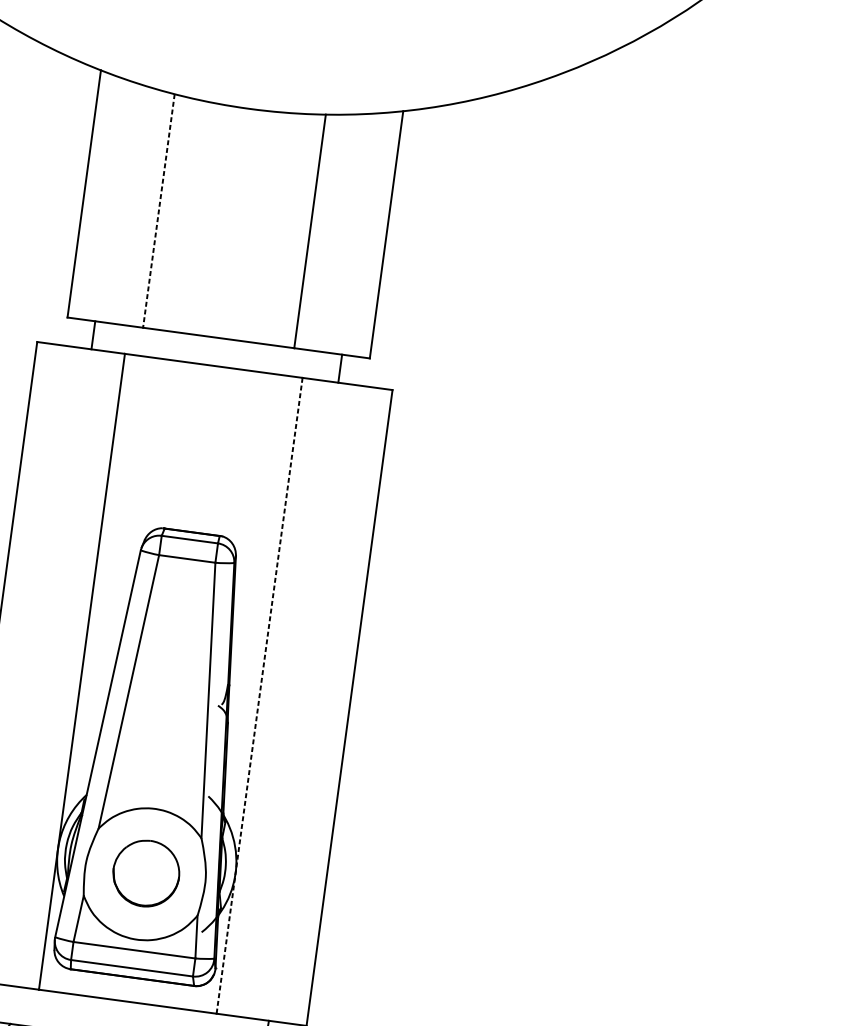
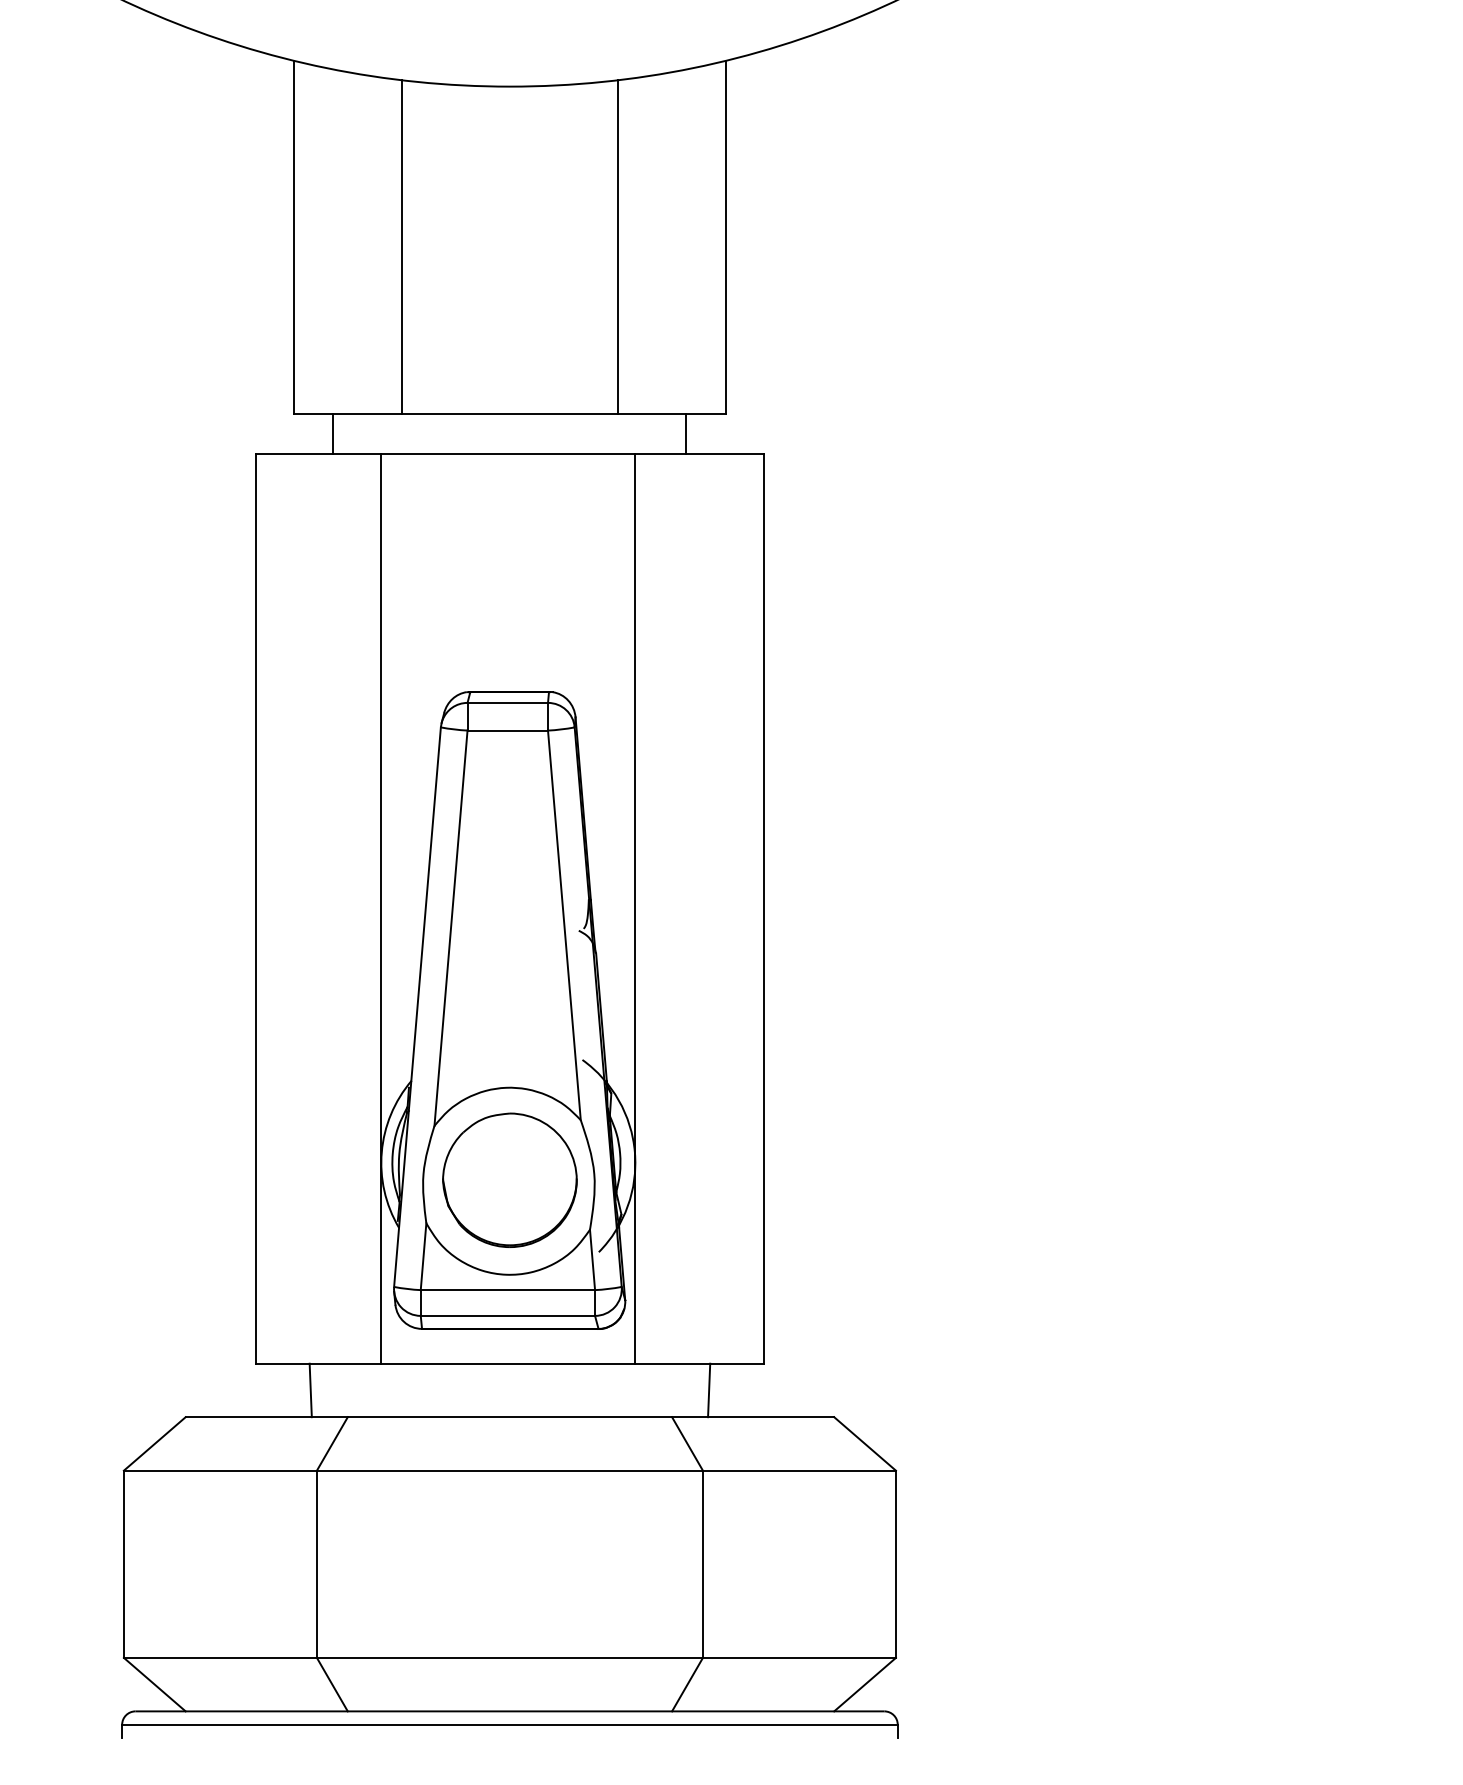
line: (158, 211) -> (401, 247), dashed -> solid
line: (259, 696) -> (635, 909), dashed -> solid
part: (146, 873) -> (509, 1179), size x1.43

